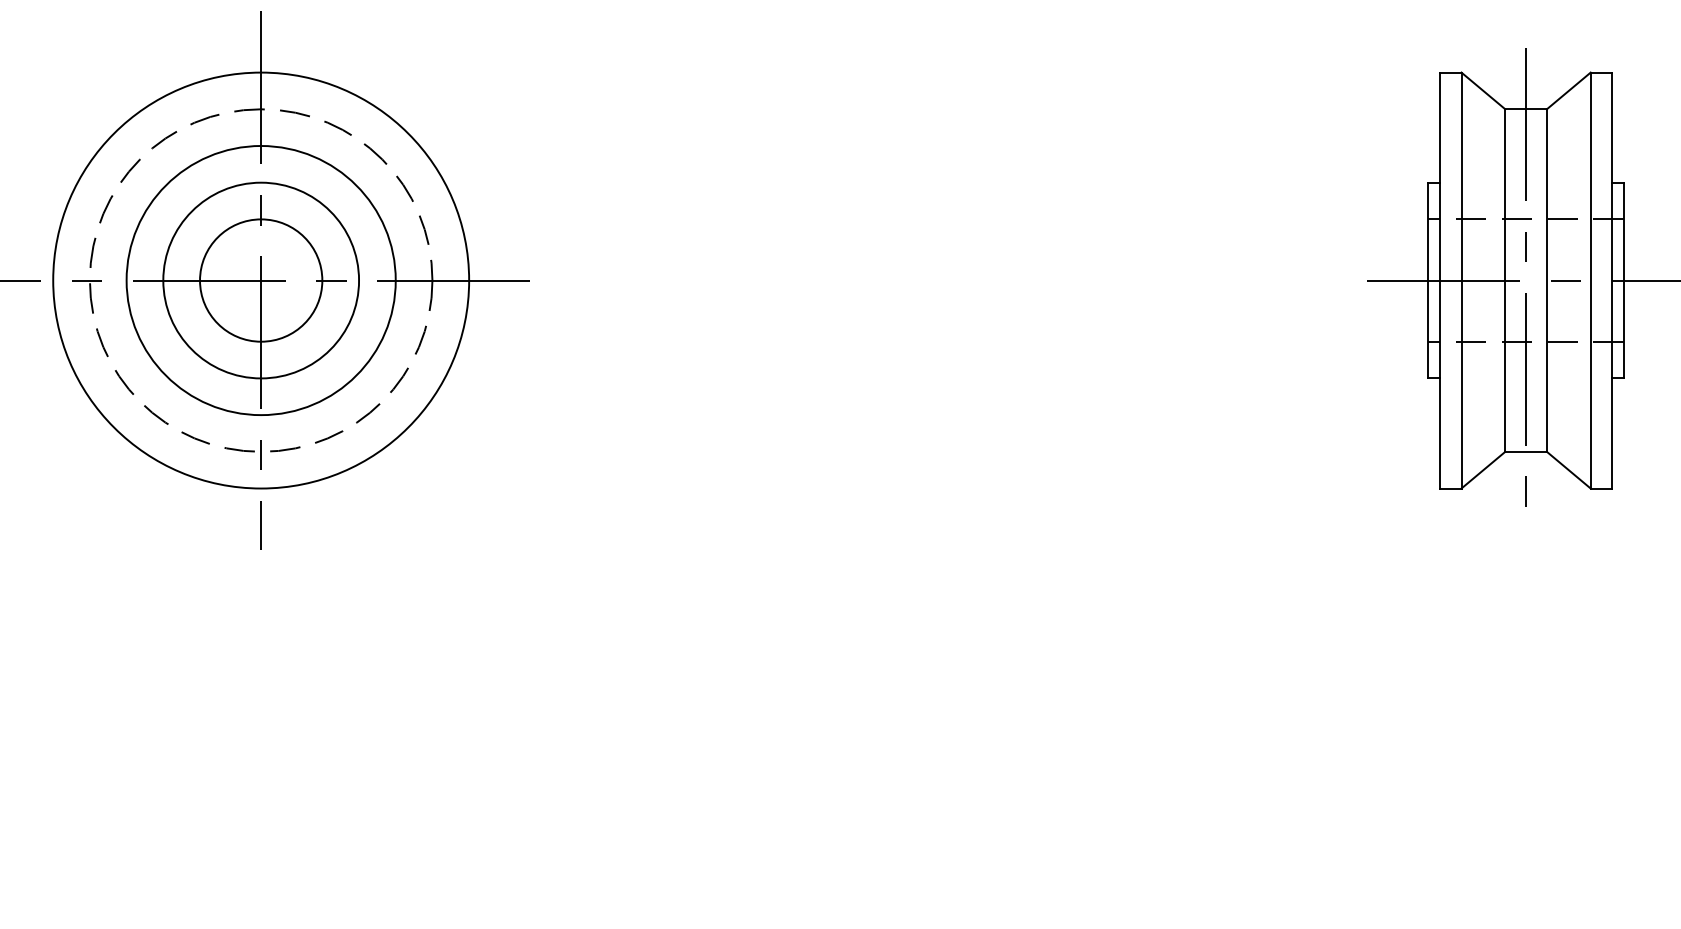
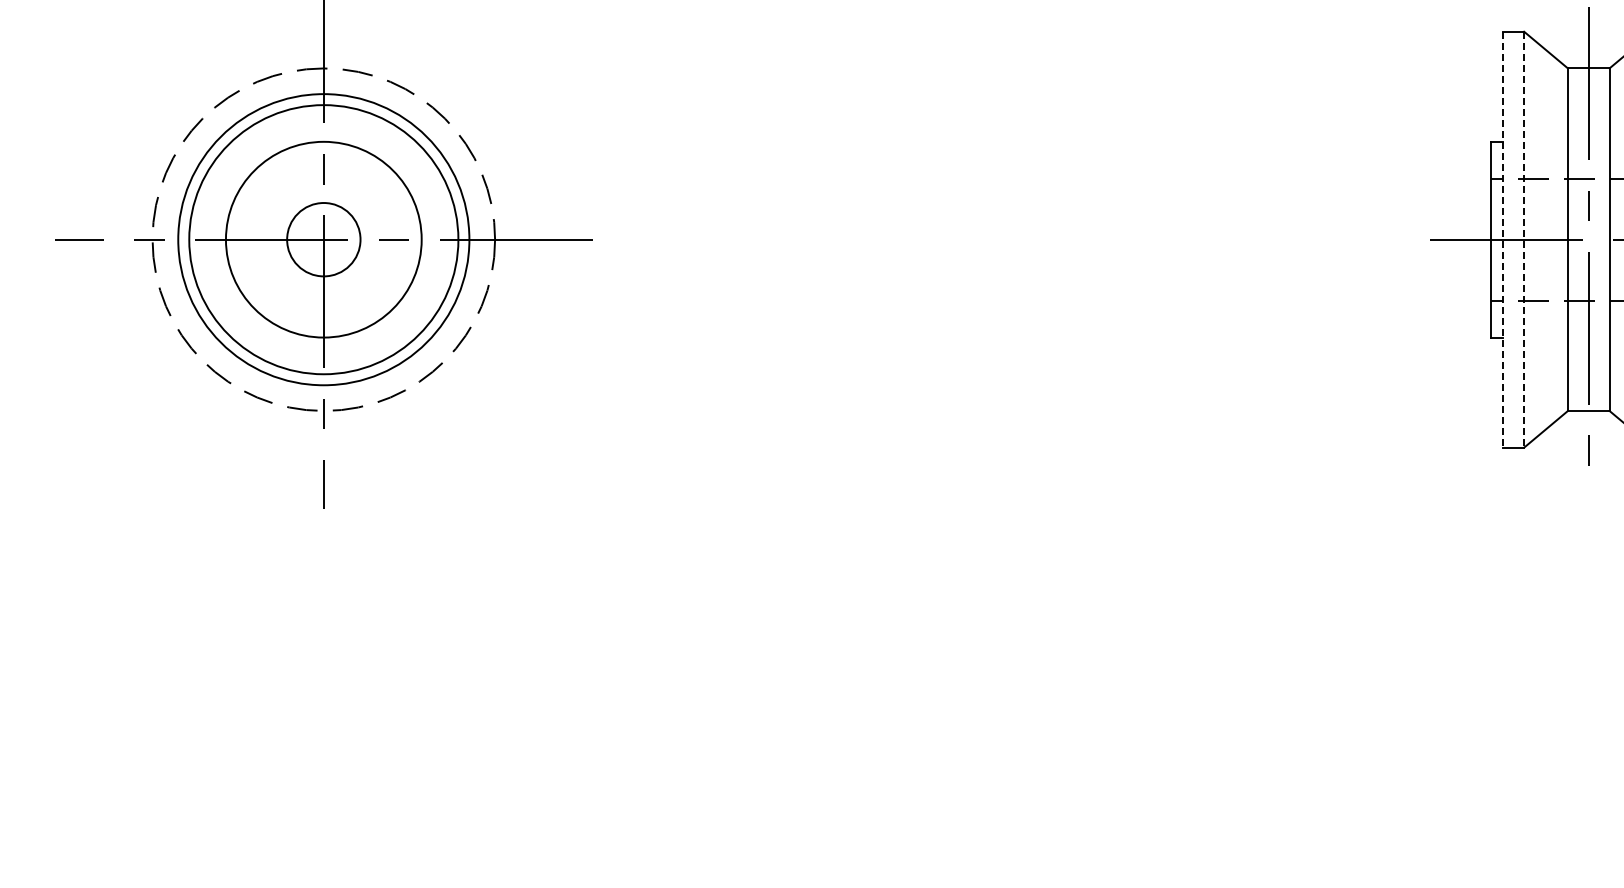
circle: (261, 280) -> (324, 239), size x0.6
circle: (261, 280) -> (324, 239), size x0.7
line: (1440, 280) -> (1503, 239), solid -> dashed
line: (1461, 280) -> (1524, 239), solid -> dashed

